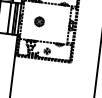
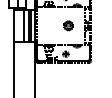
part: (39, 21) -> (68, 25), moved

